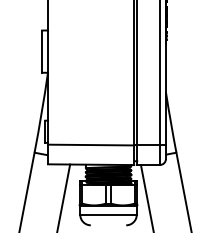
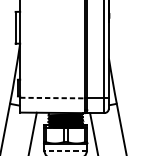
line: (91, 145) -> (52, 98), solid -> dashed
line: (108, 214) -> (65, 150), solid -> dashed

